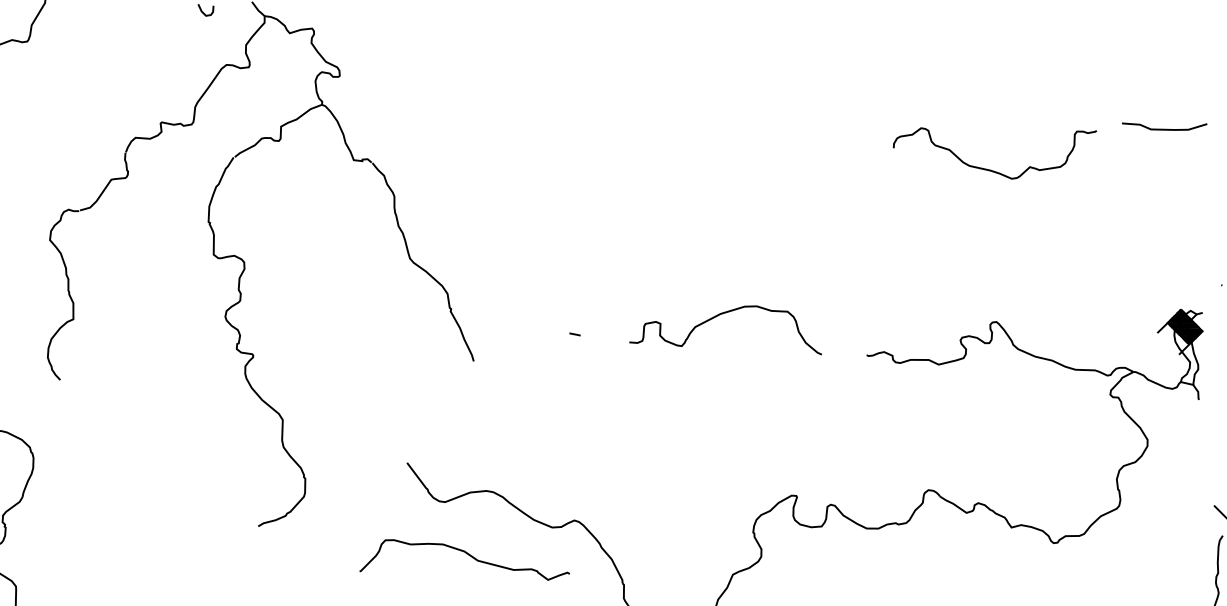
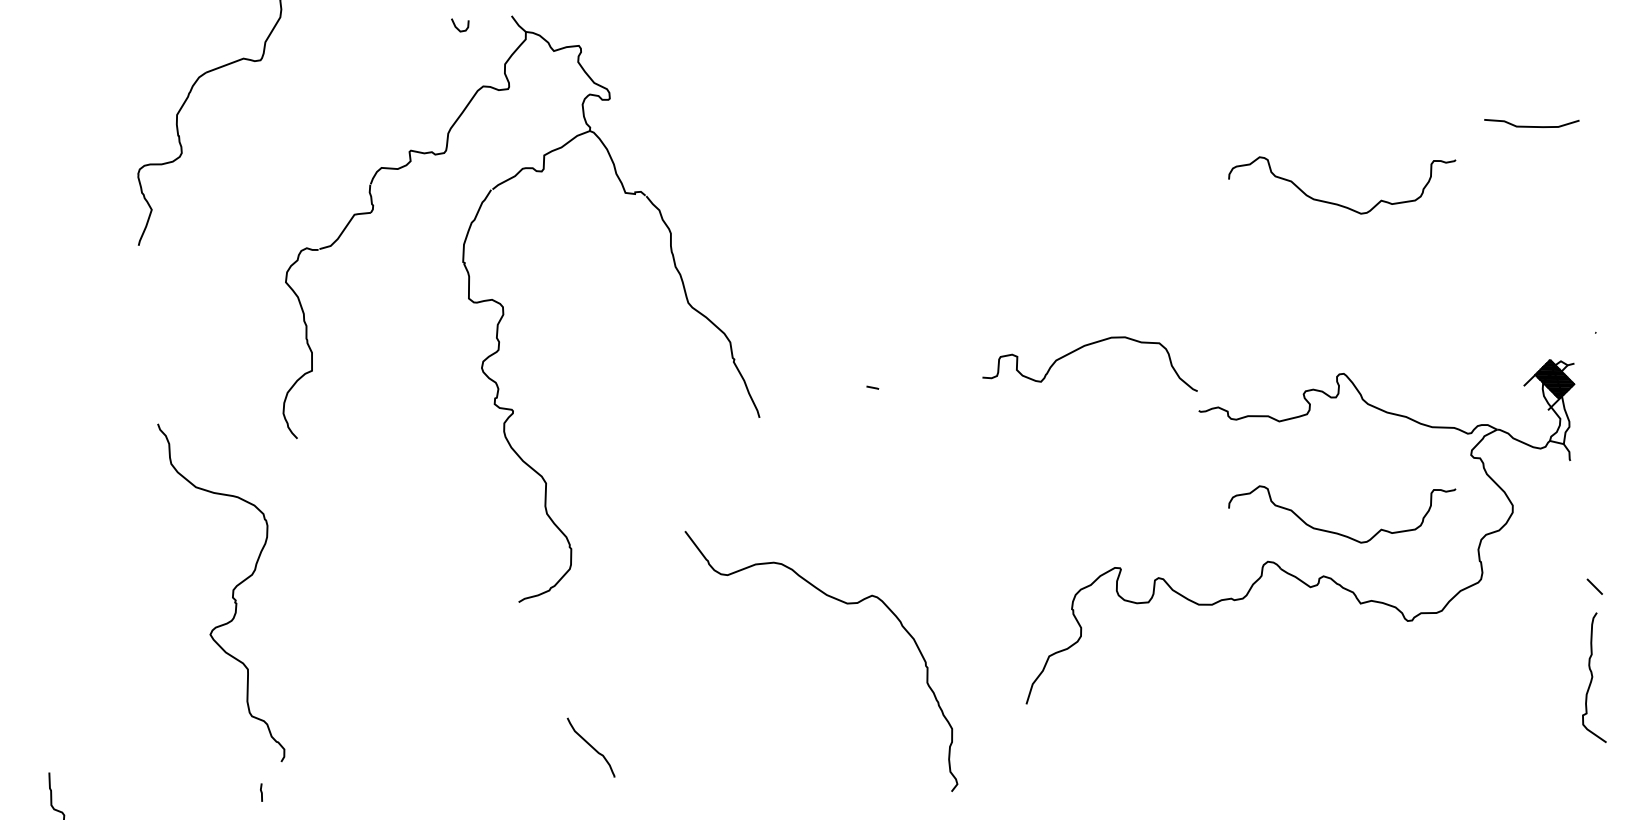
curve: (1164, 129) -> (1531, 126), moved
curve: (717, 316) -> (1081, 348), moved
curve: (990, 463) -> (1337, 532), added
curve: (466, 554) -> (751, 633), removed

